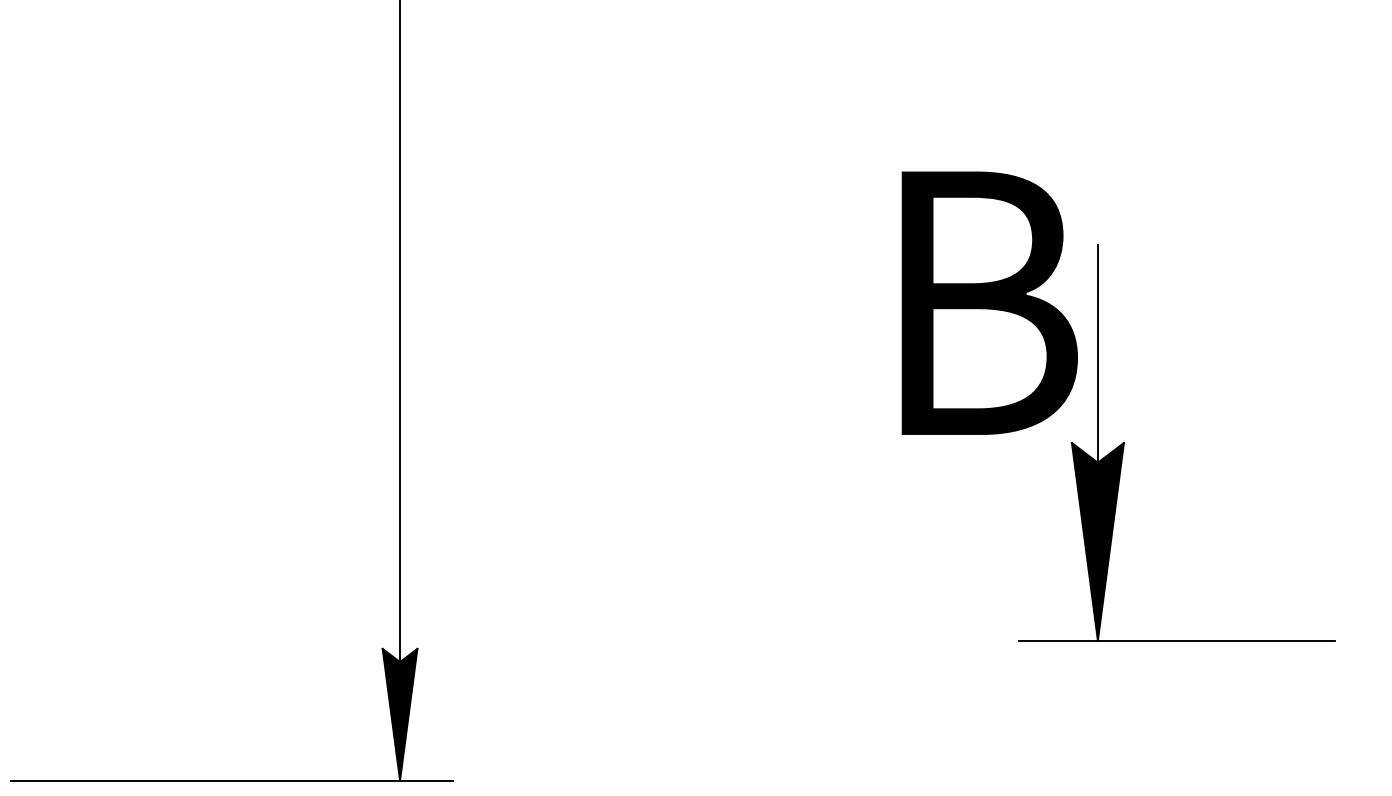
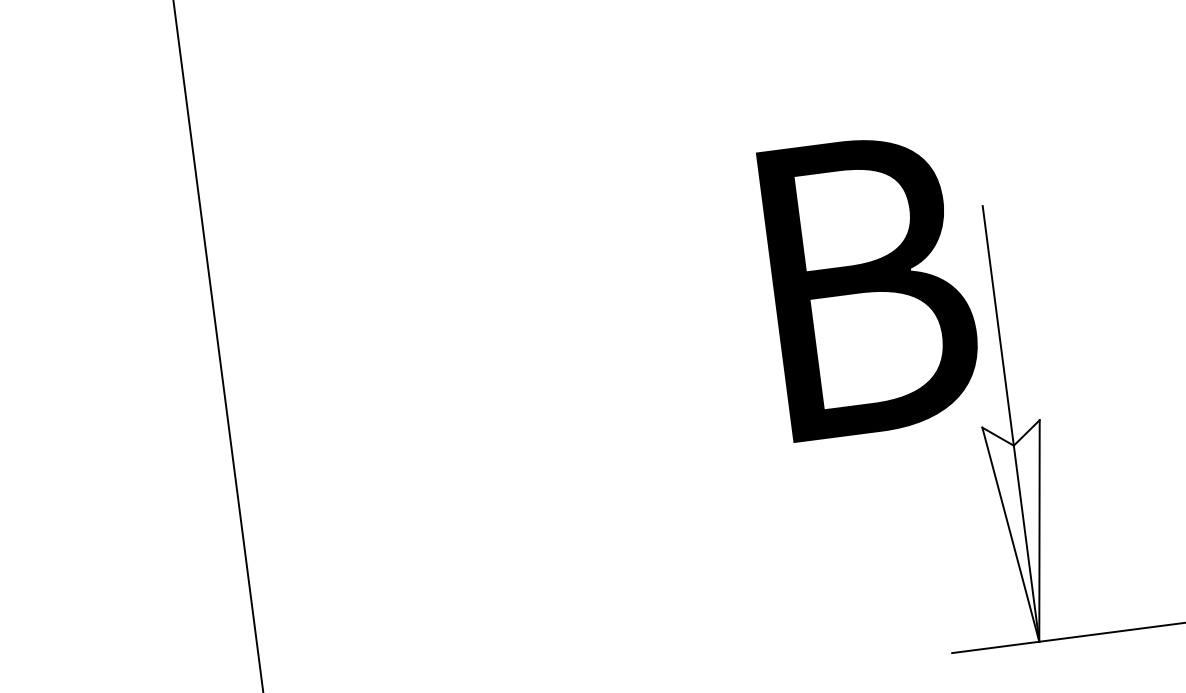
fill: (1097, 541) -> (1024, 532), removed

